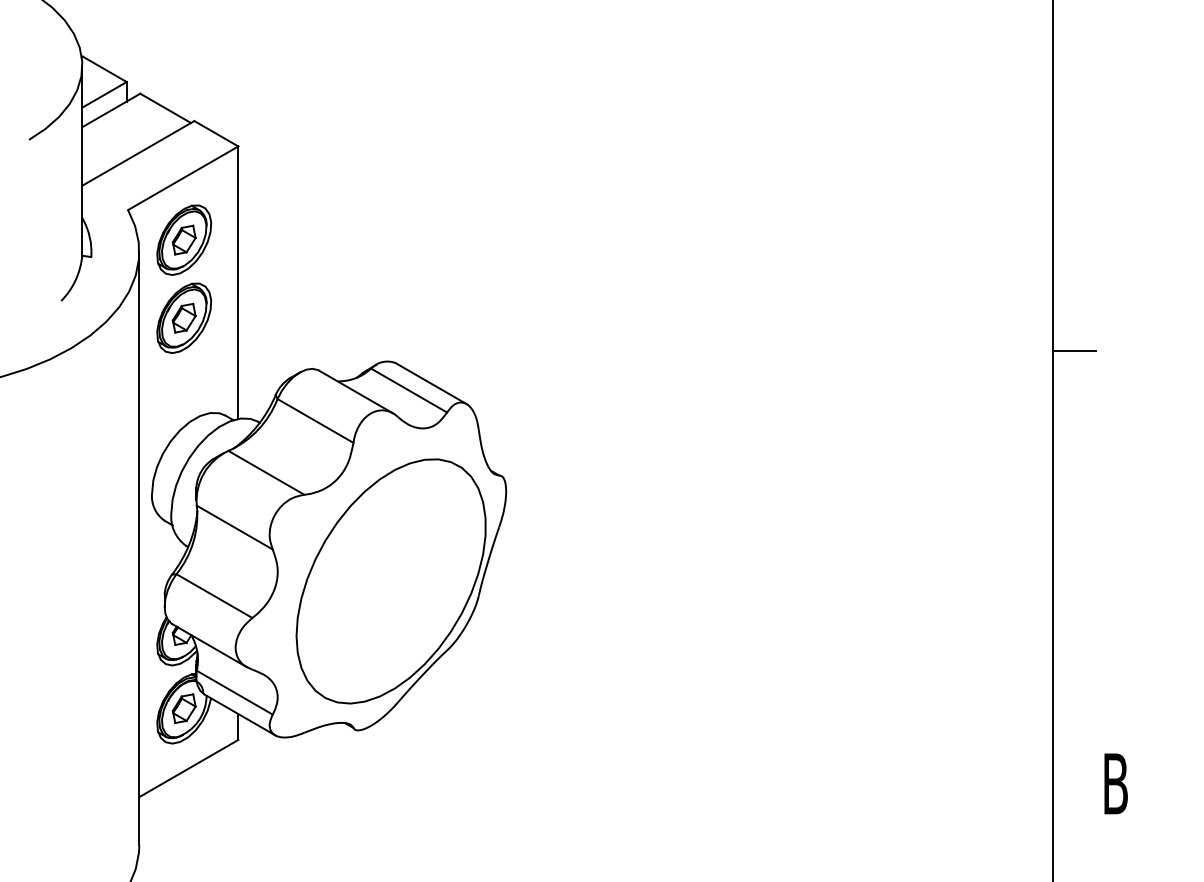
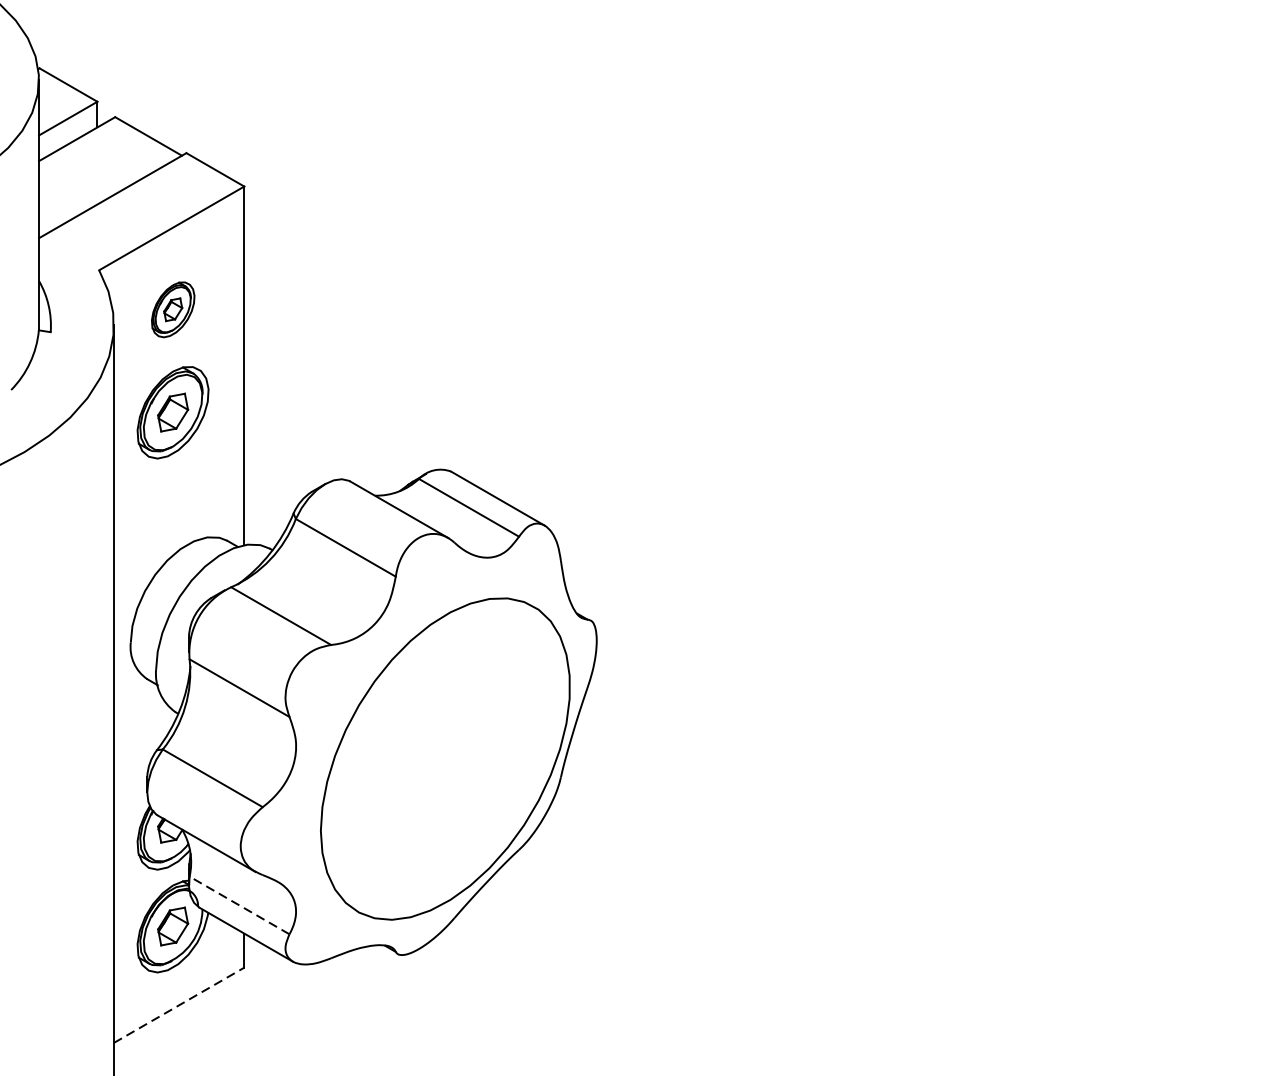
part: (184, 239) -> (173, 309), size x0.6
line: (234, 692) -> (239, 905), solid -> dashed
line: (189, 768) -> (179, 1005), solid -> dashed

